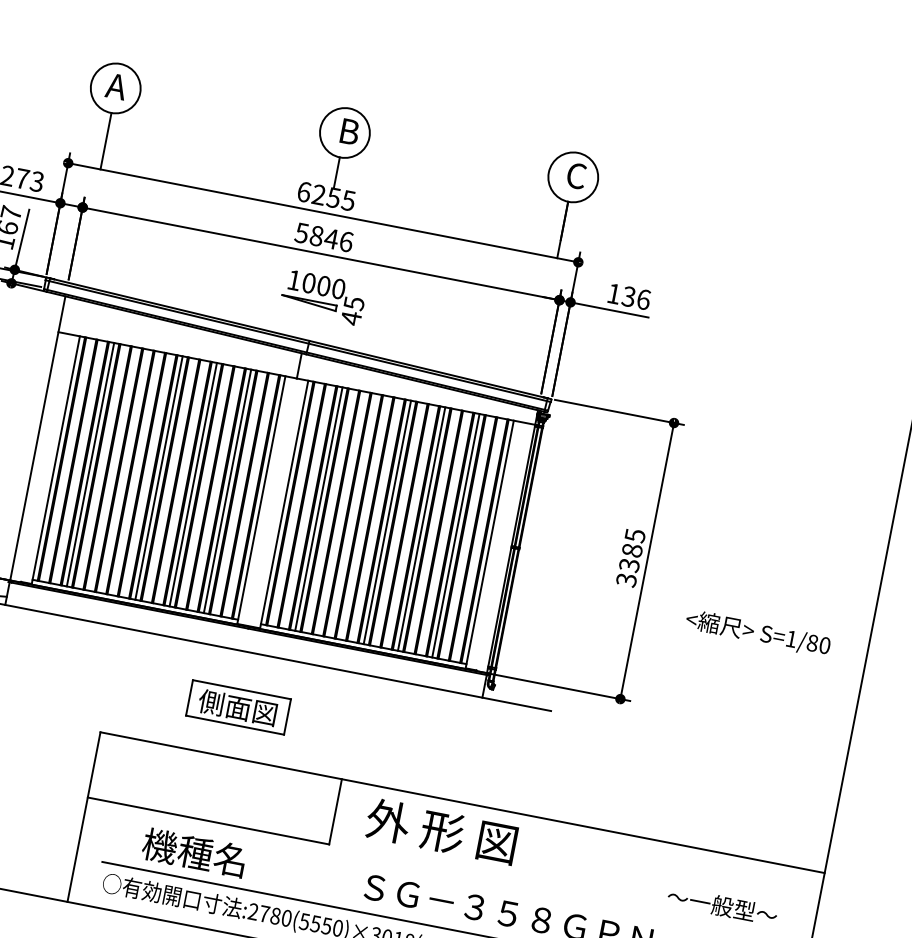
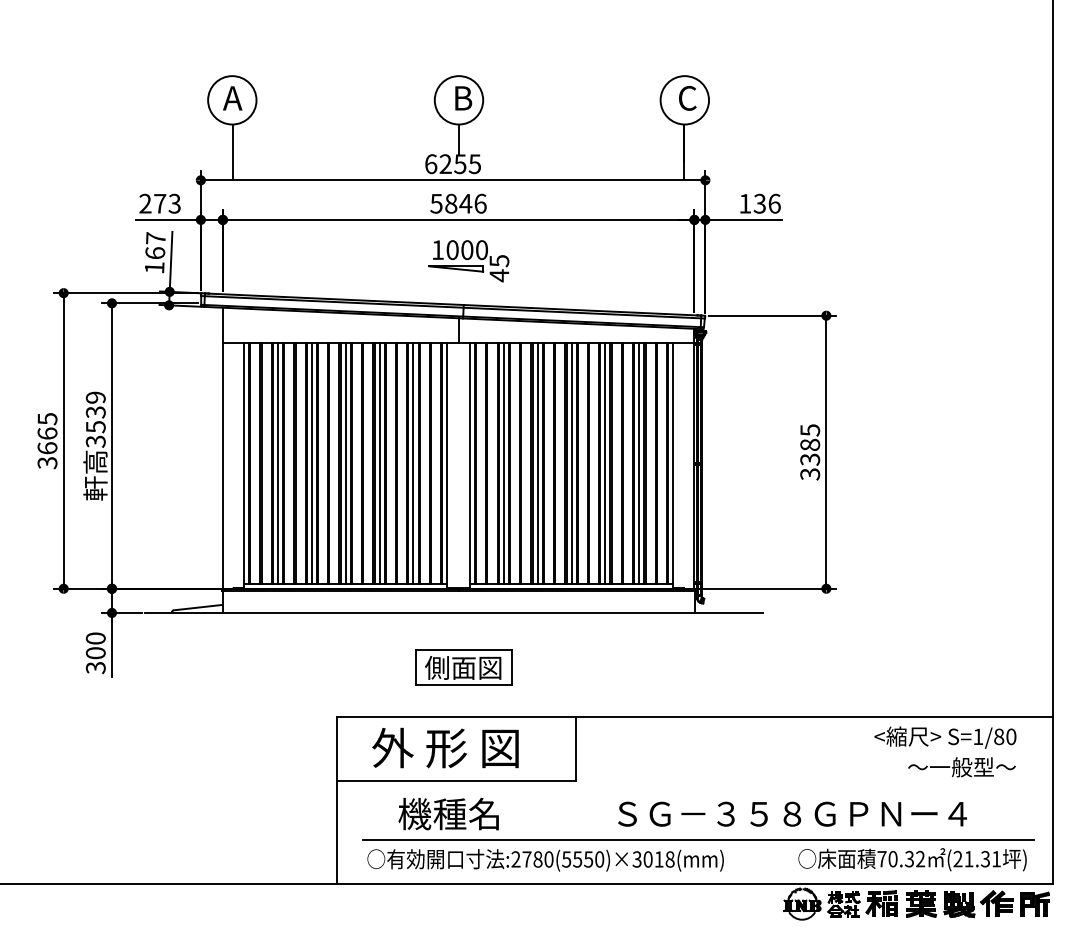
line: (124, 471) -> (311, 463), added
line: (352, 515) -> (537, 463), added
text: (758, 633) -> (945, 737), moved
text: (441, 830) -> (445, 747), moved

